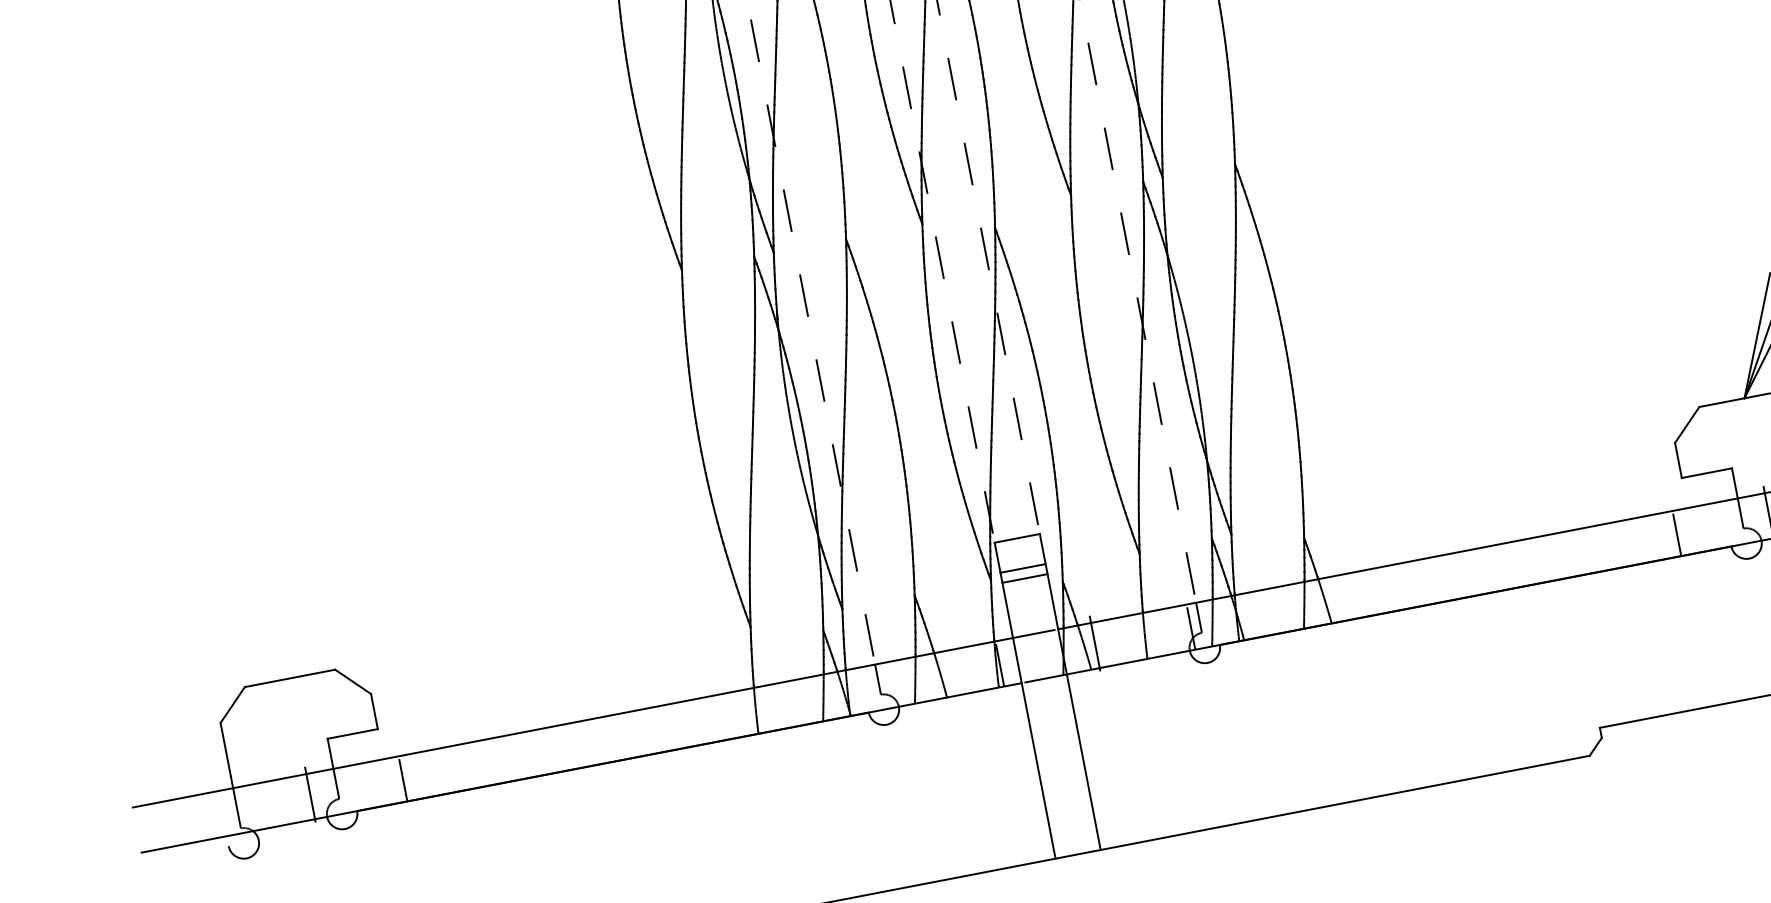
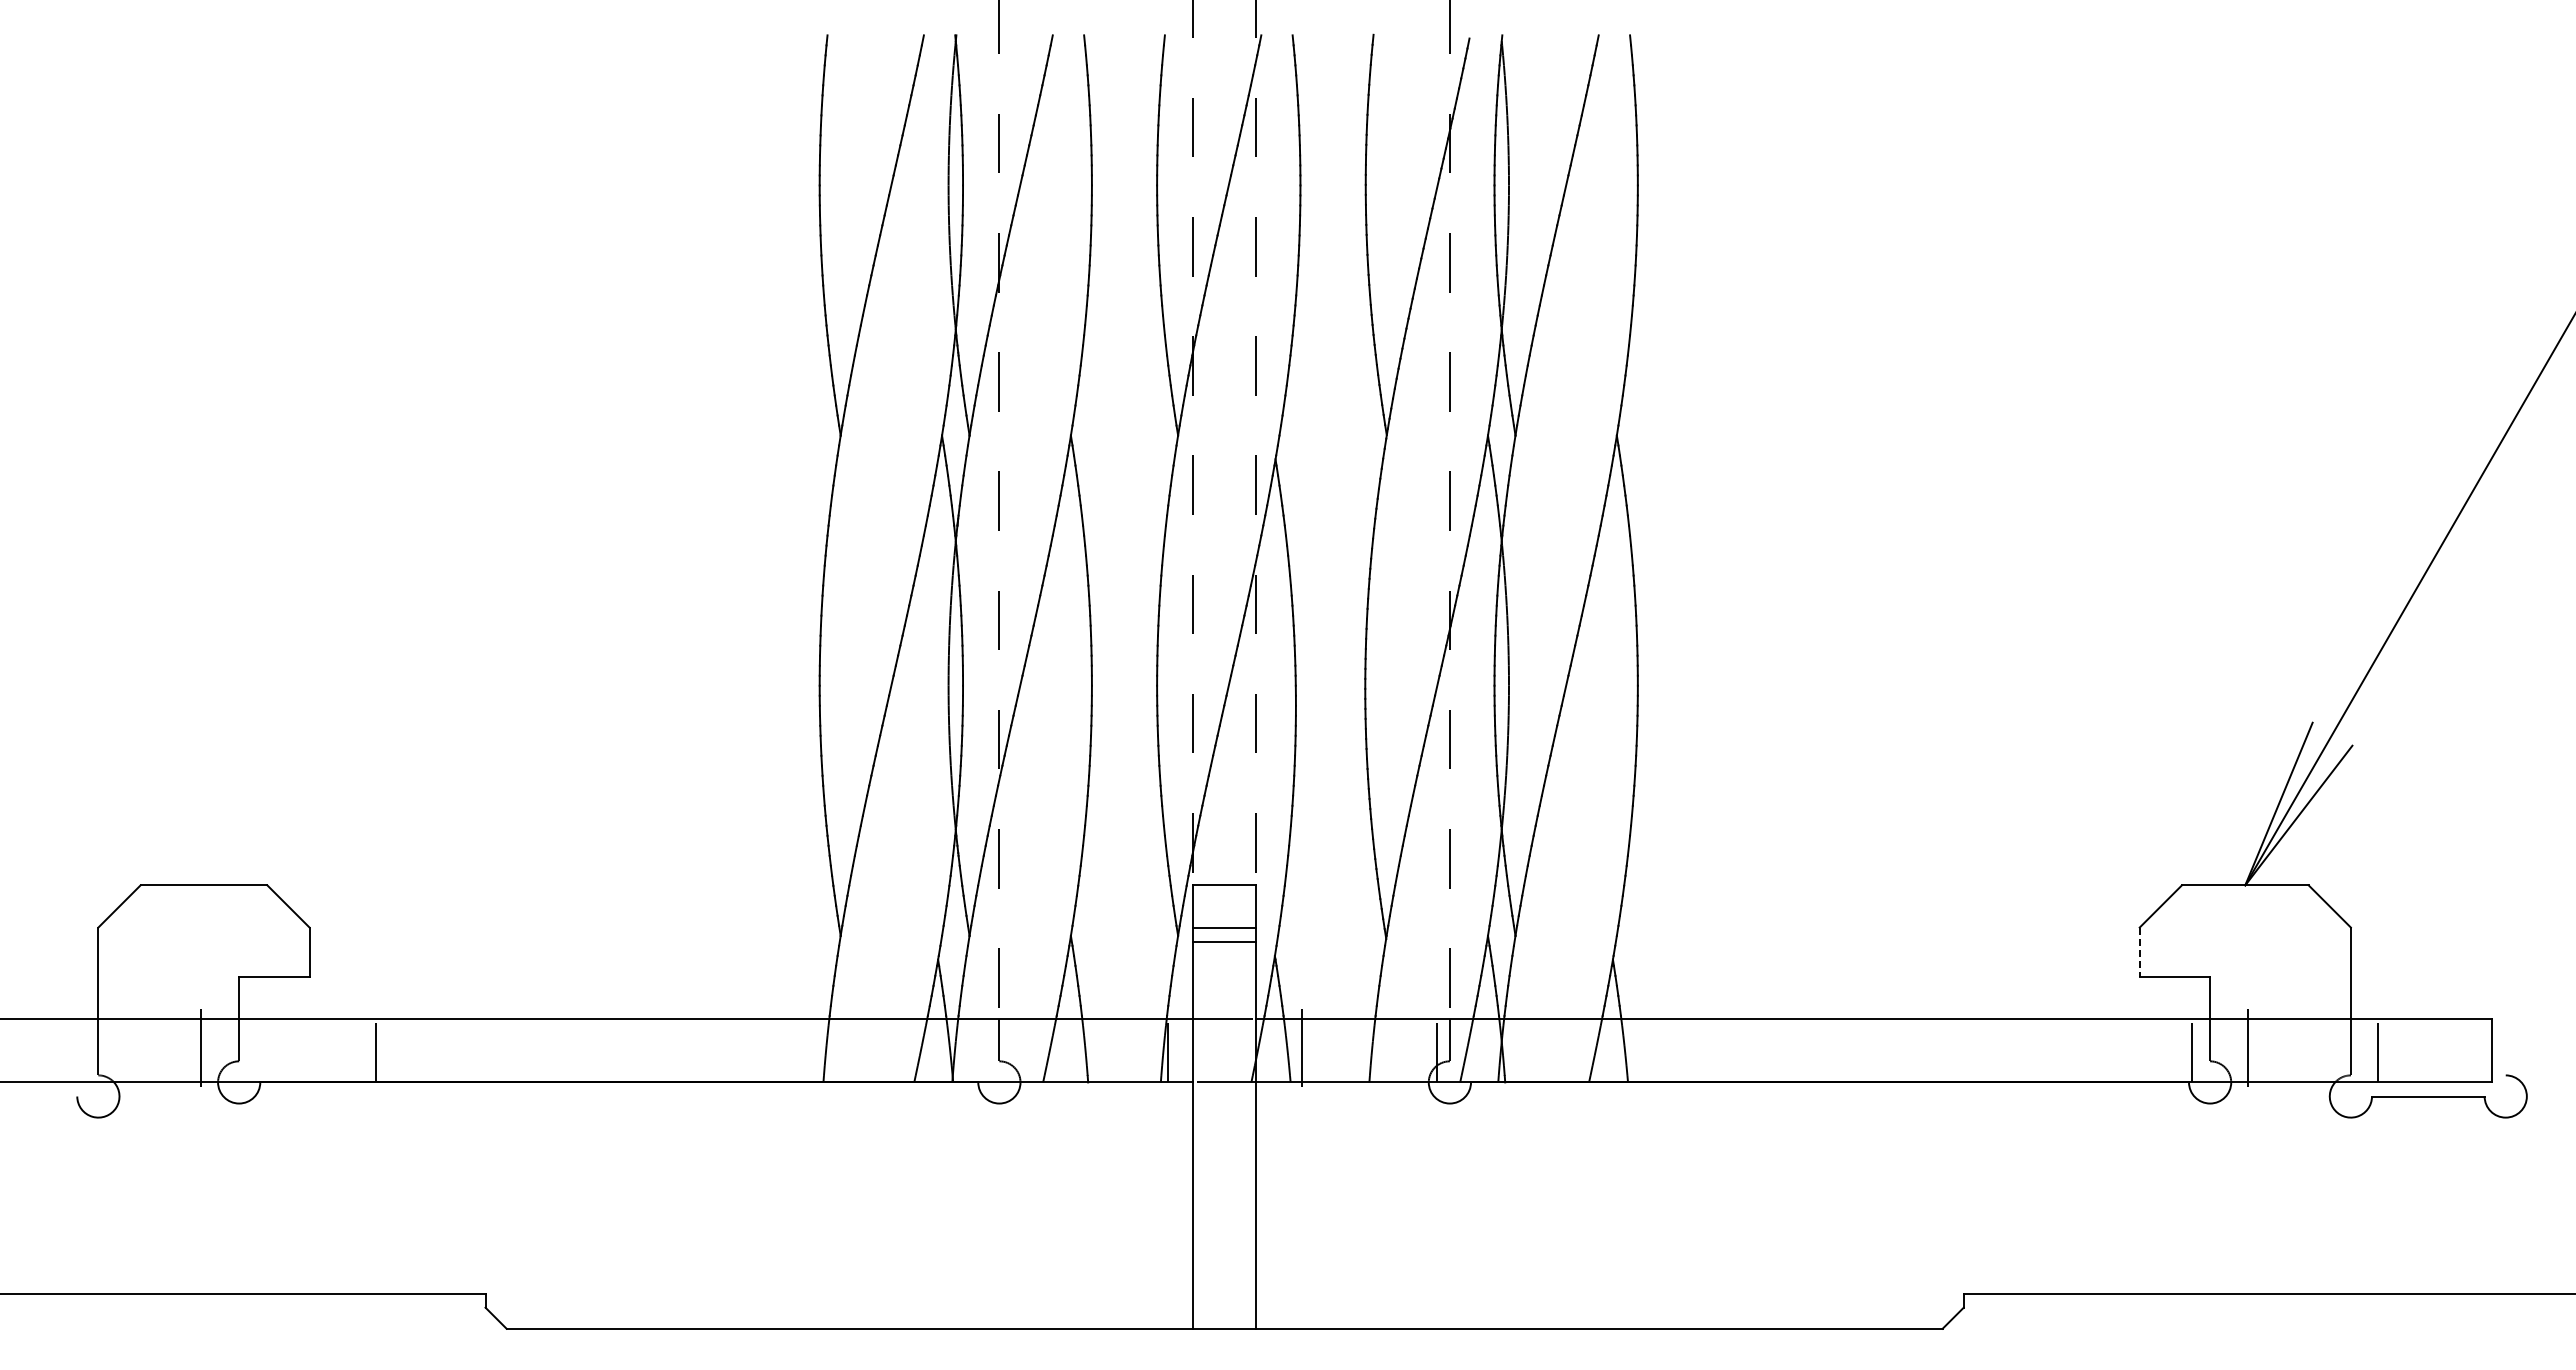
line: (1678, 460) -> (2139, 952), solid -> dashed
line: (1676, 533) -> (2191, 1050), moved
line: (402, 778) -> (375, 1050), moved

